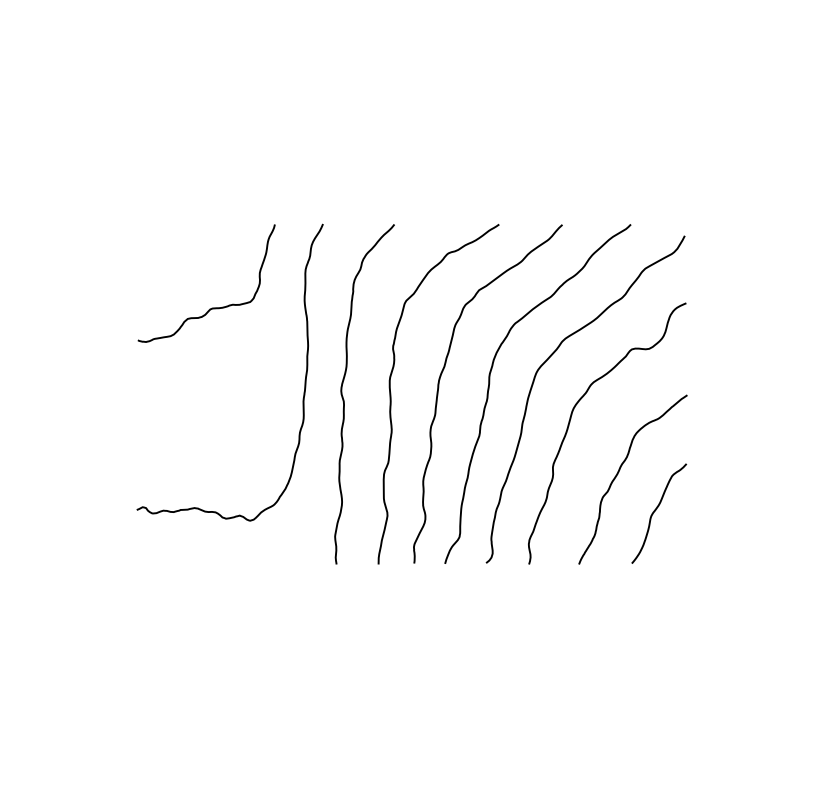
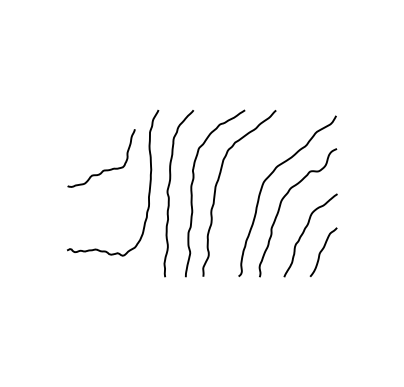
curve: (210, 306) -> (103, 169), moved
curve: (491, 381) -> (241, 187), removed

